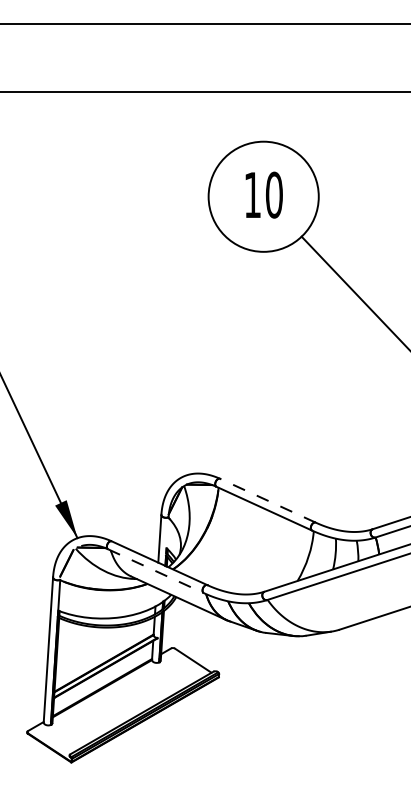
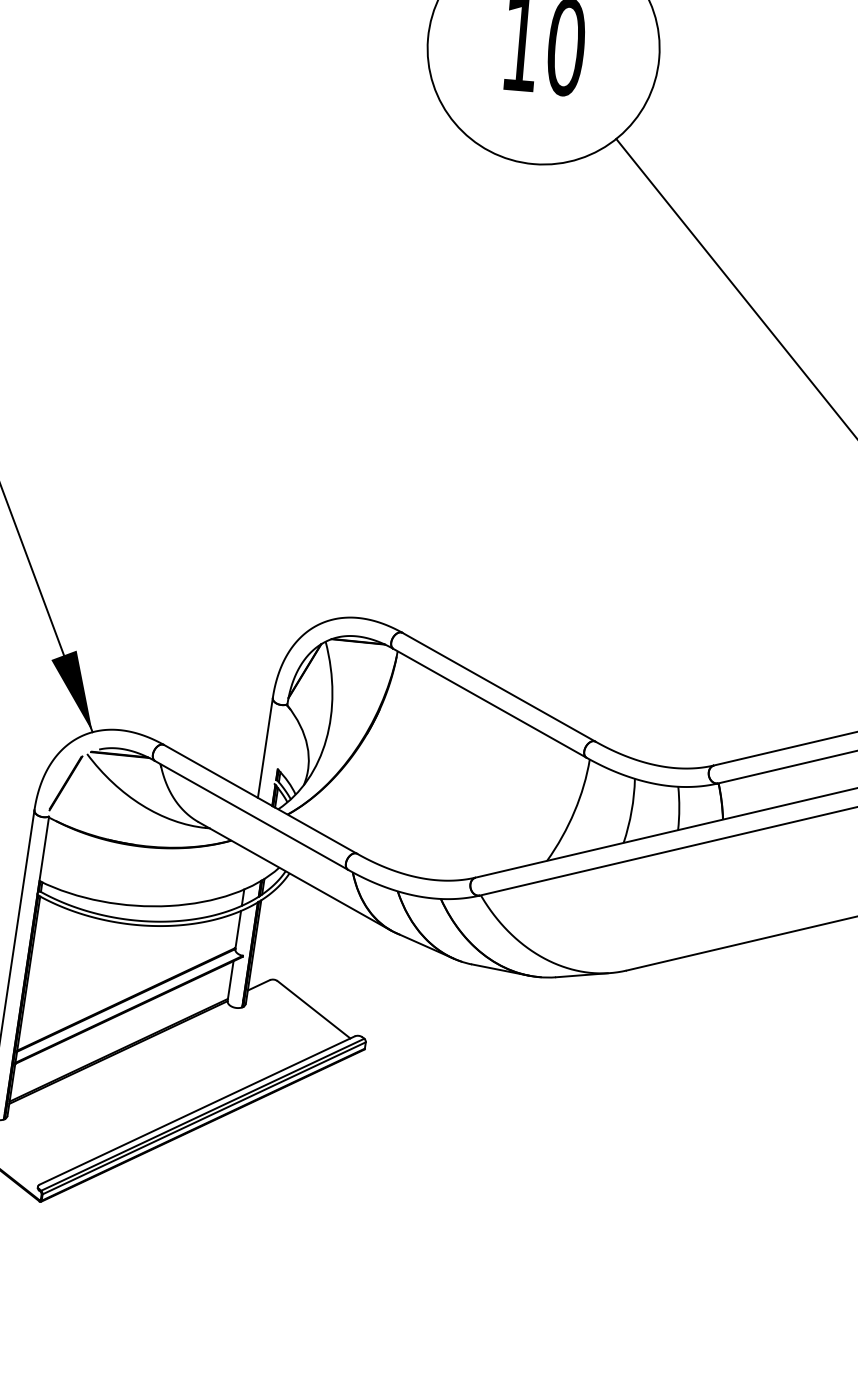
line: (267, 500) -> (498, 686), dashed -> solid
line: (156, 571) -> (252, 816), dashed -> solid

